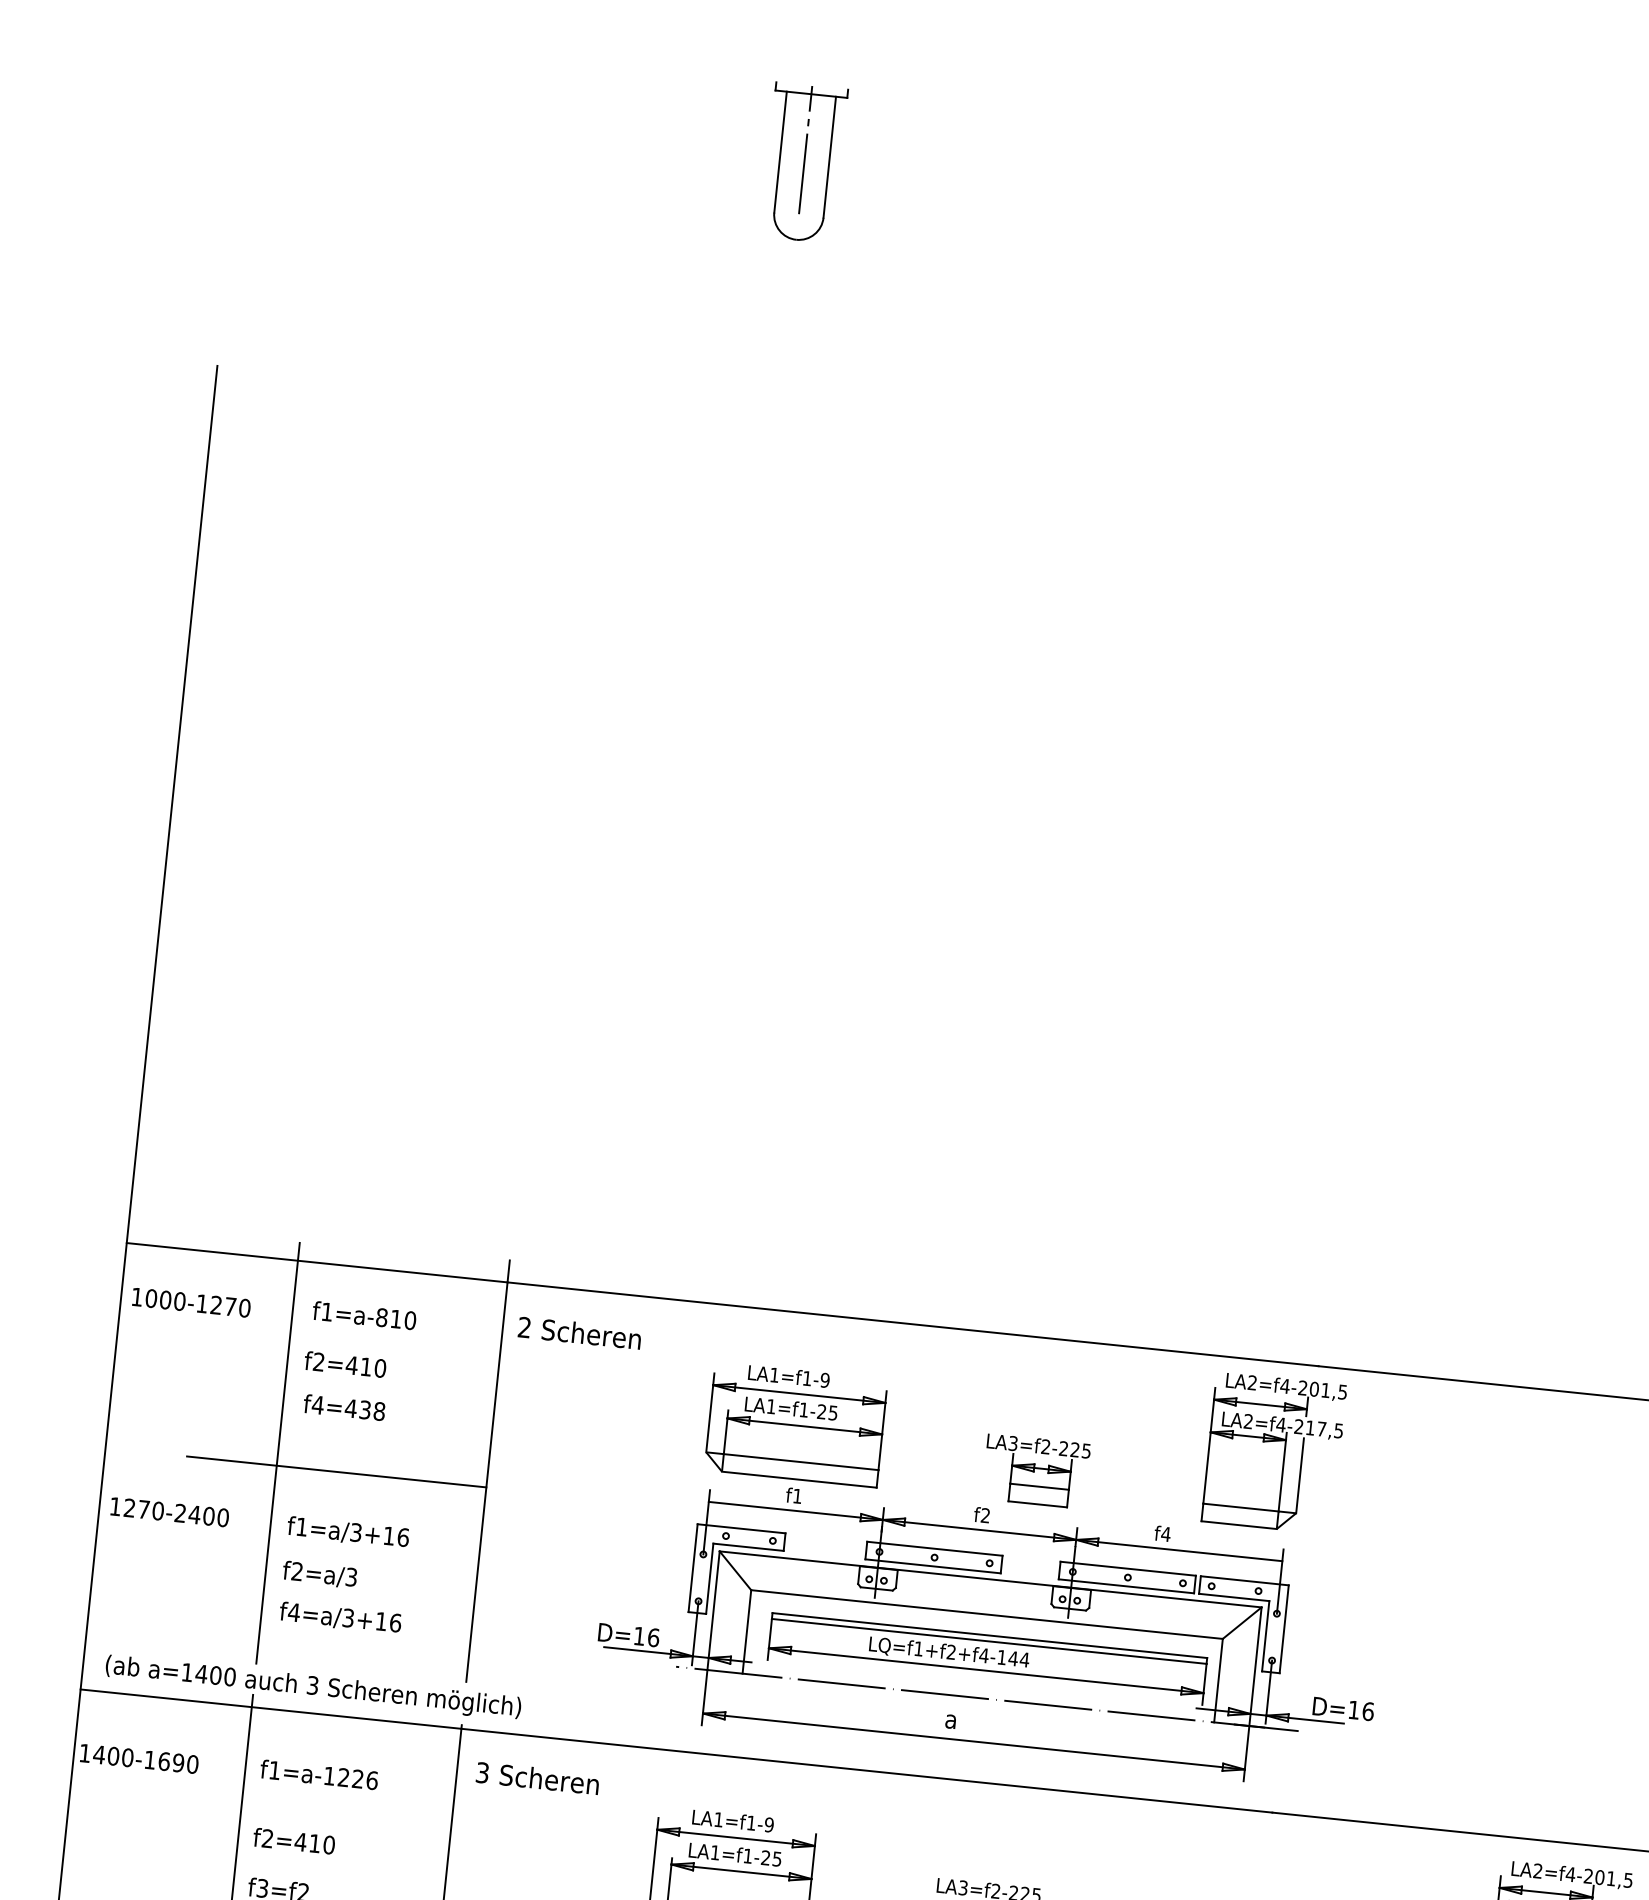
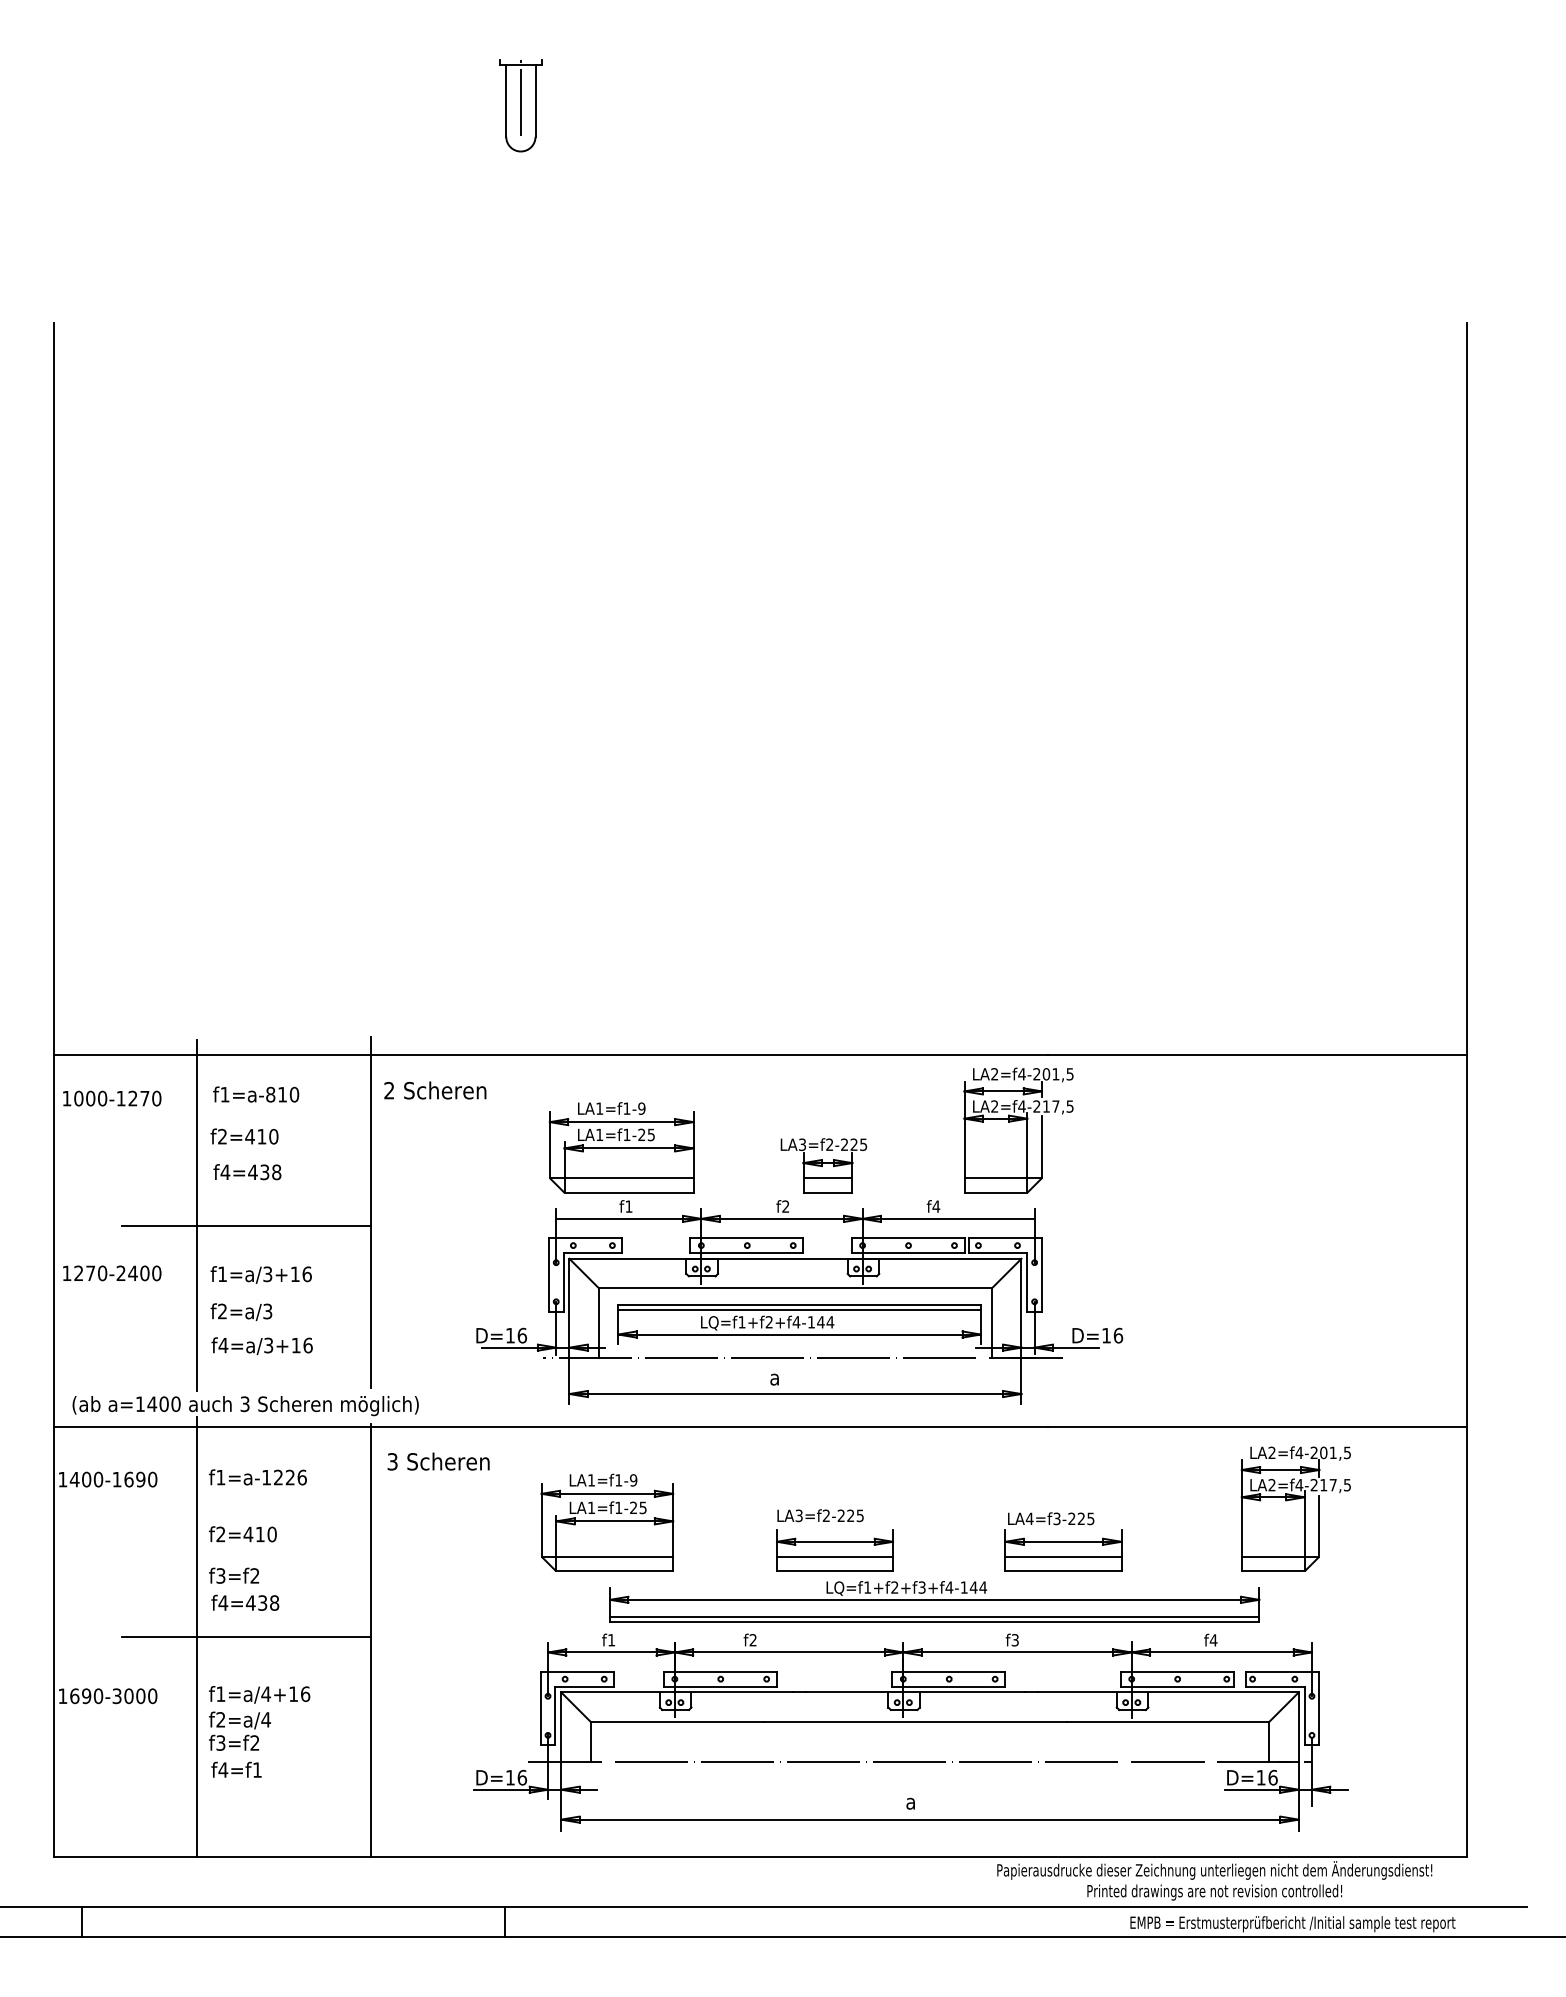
part: (803, 162) -> (520, 105), size x0.71

